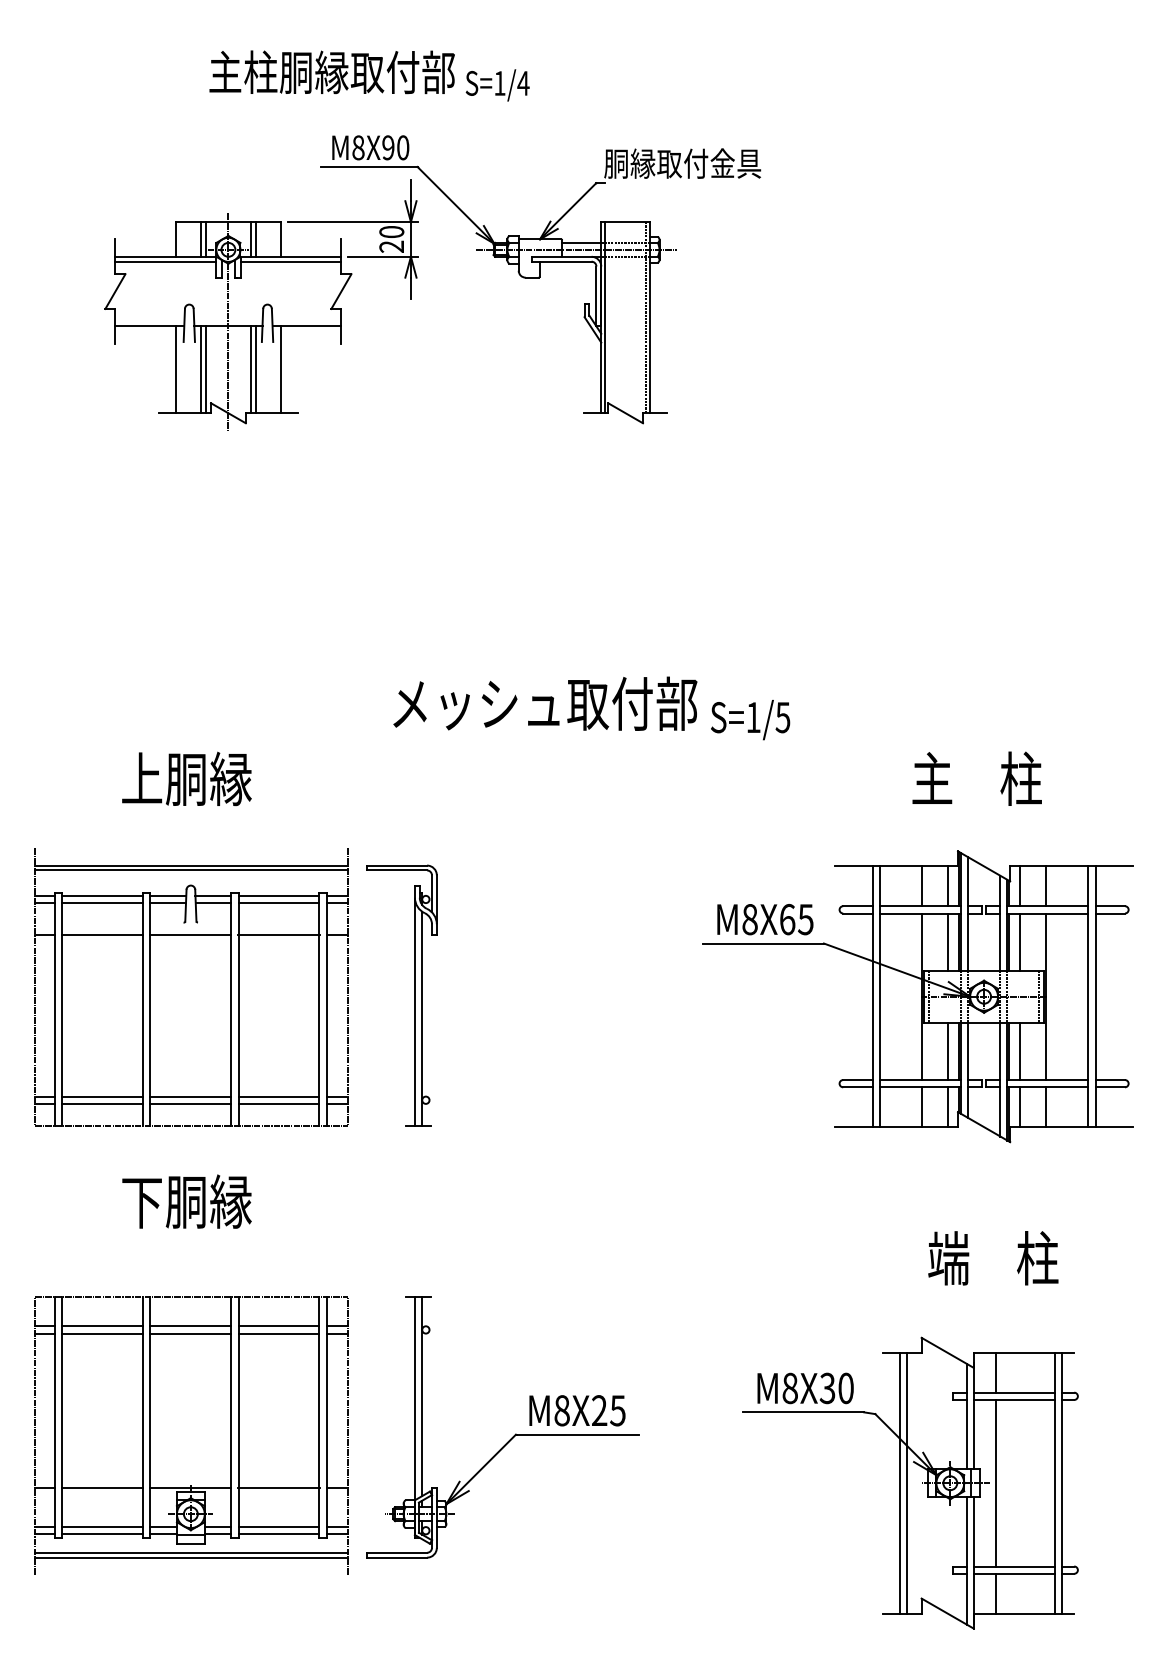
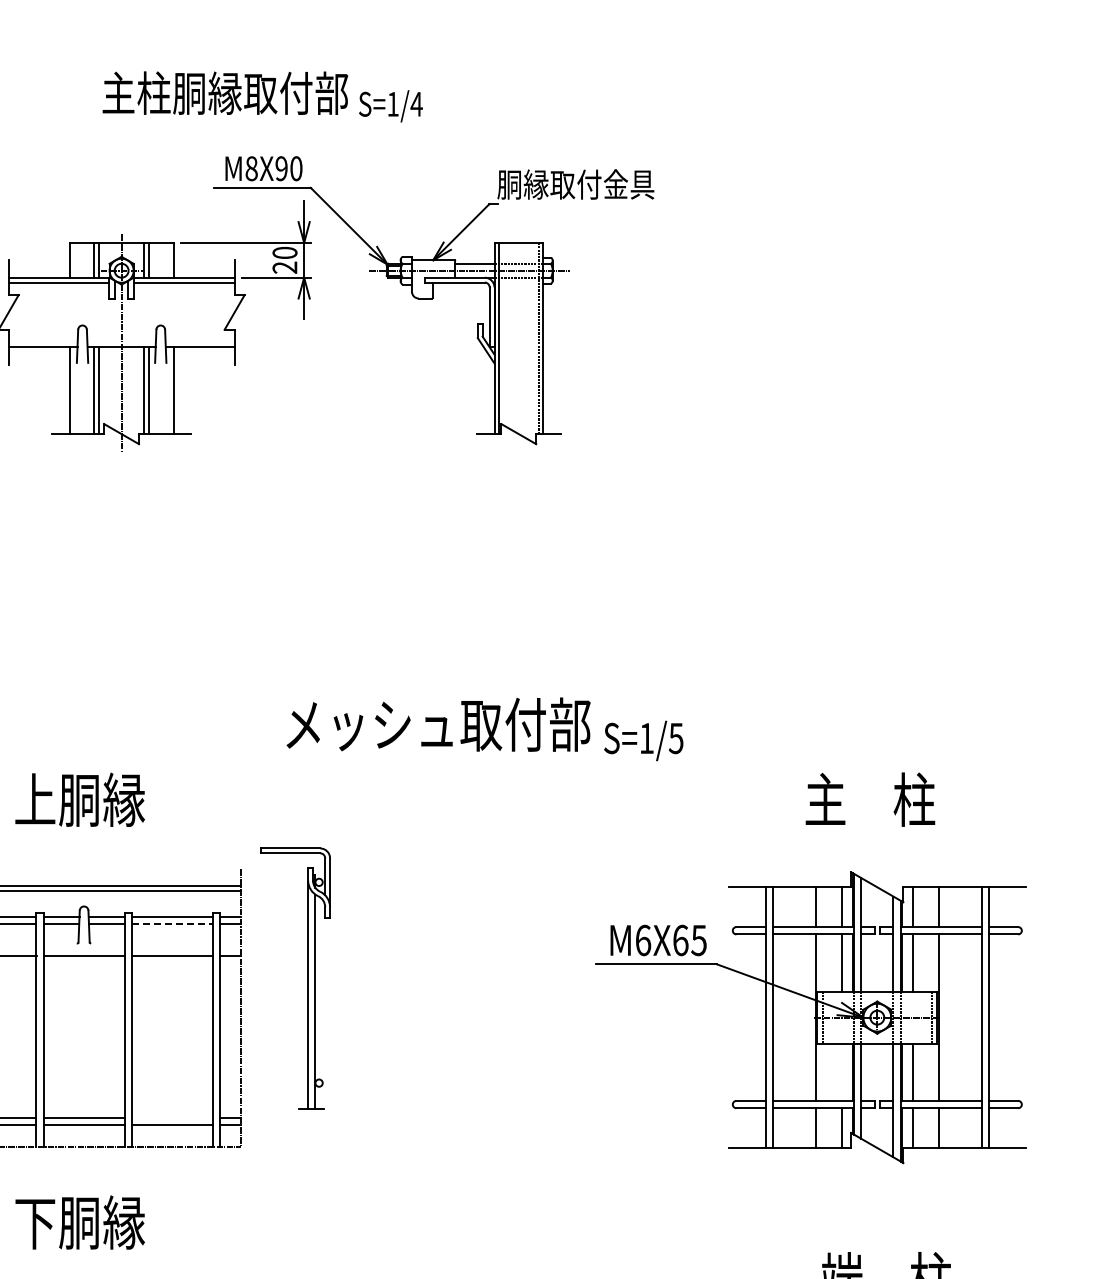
line: (279, 903) -> (172, 924), solid -> dashed
text: (749, 919) -> (642, 940), M8X65 -> M6X65
part: (414, 995) -> (307, 978), moved
line: (948, 1051) -> (841, 1072), removed
line: (278, 1096) -> (171, 1117), removed

